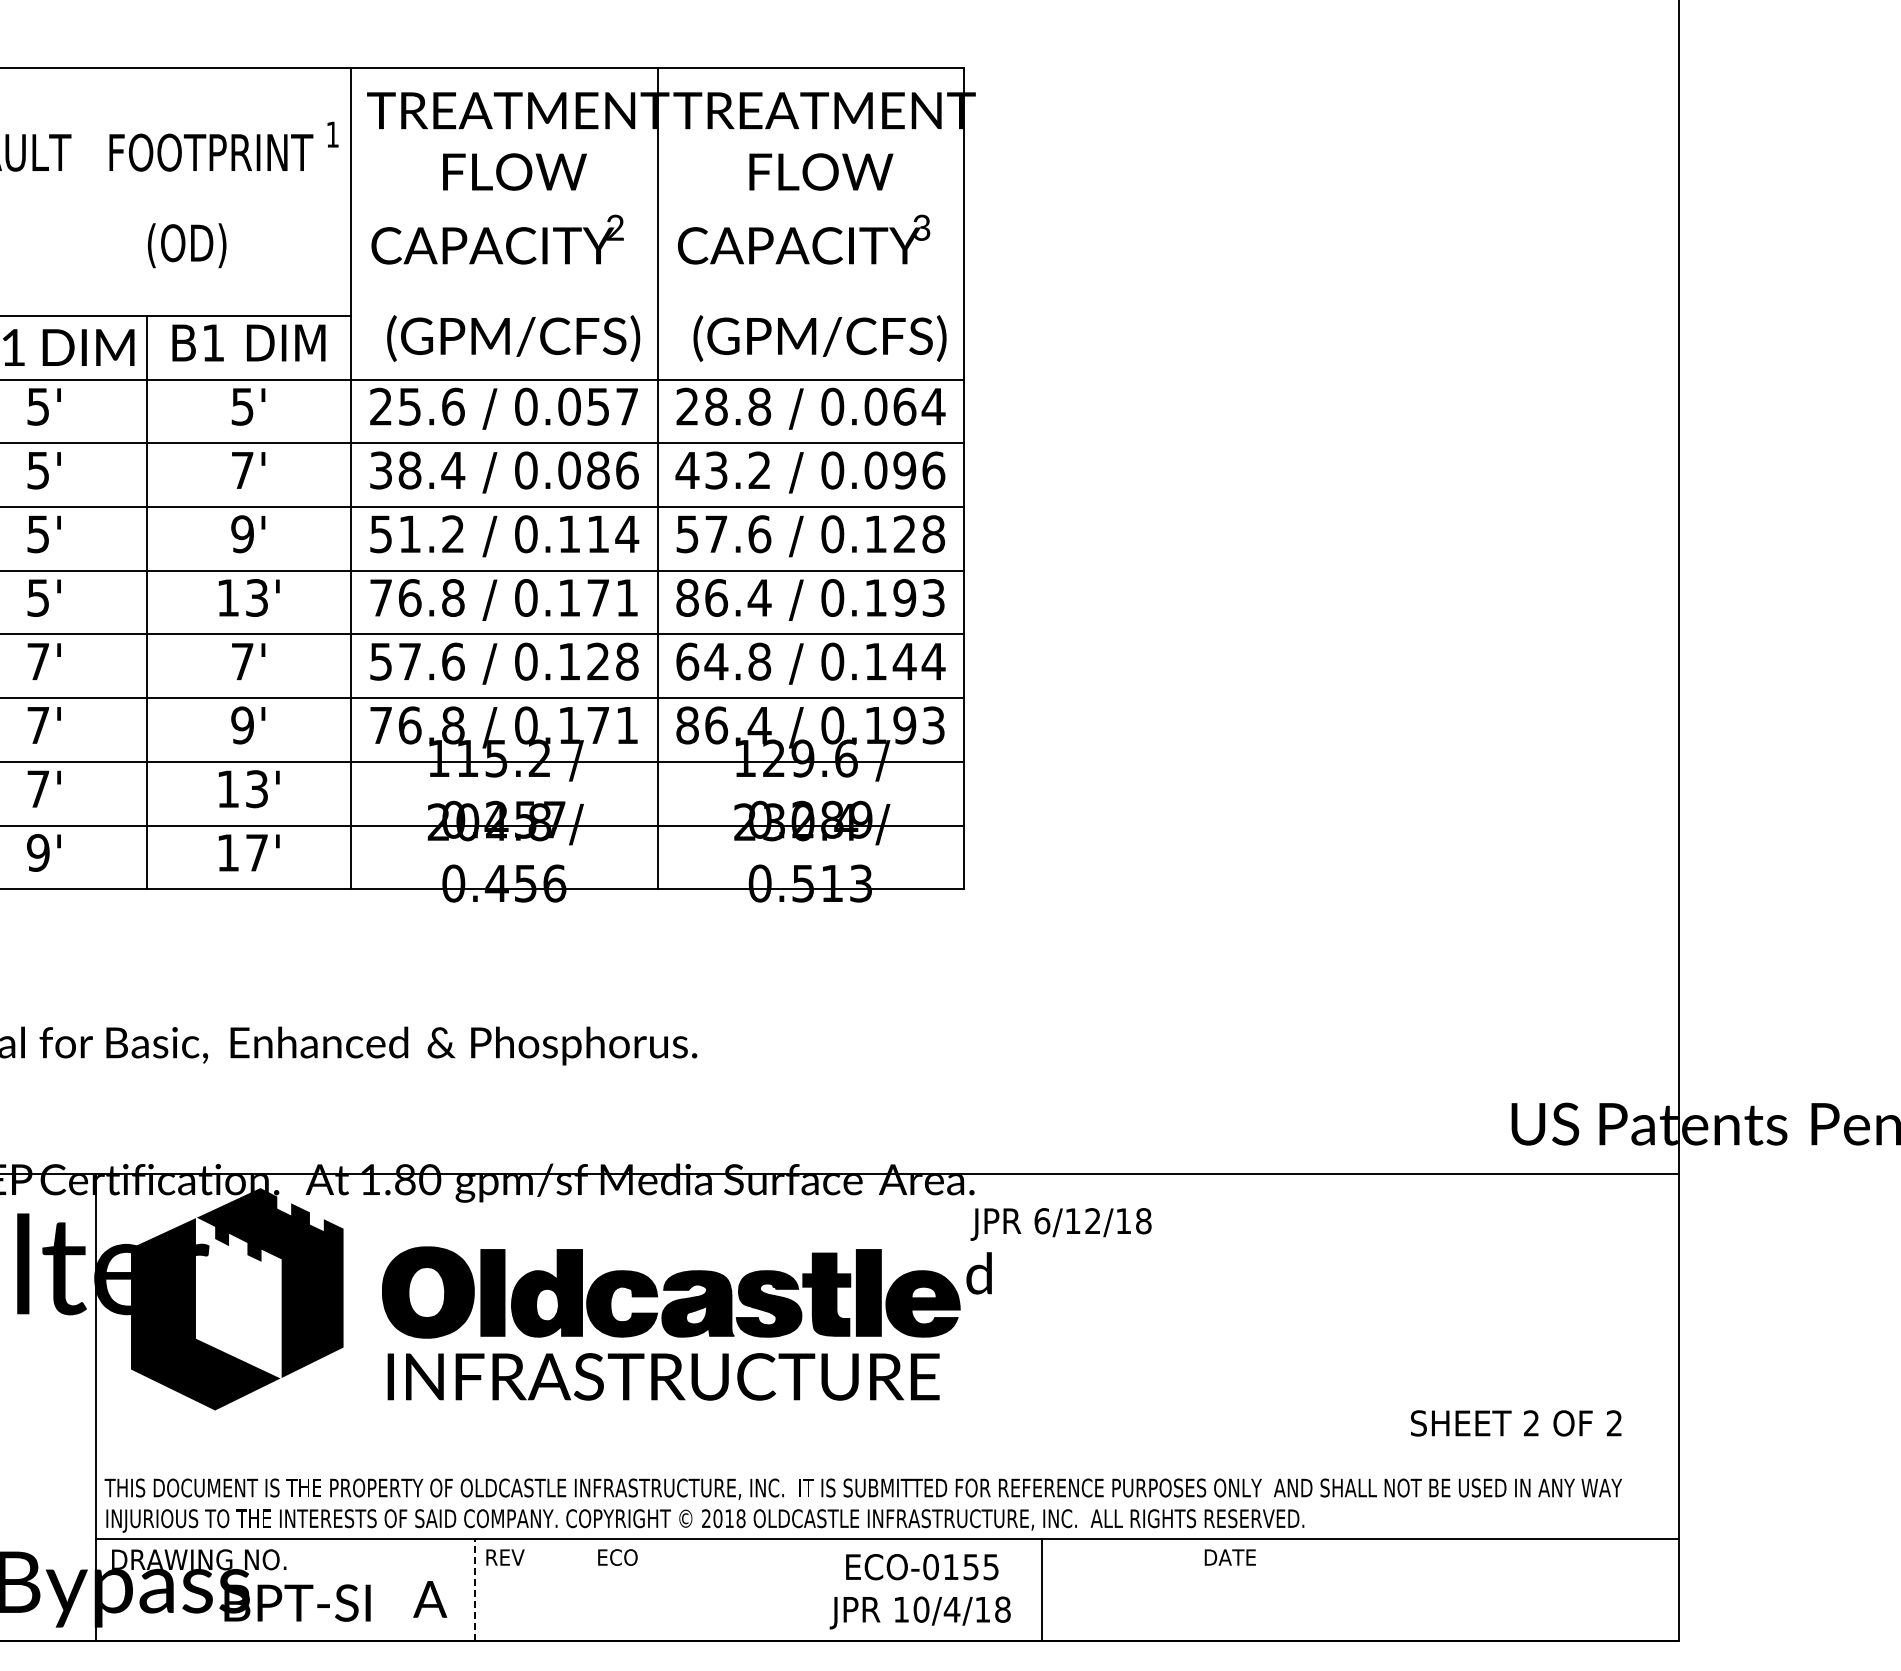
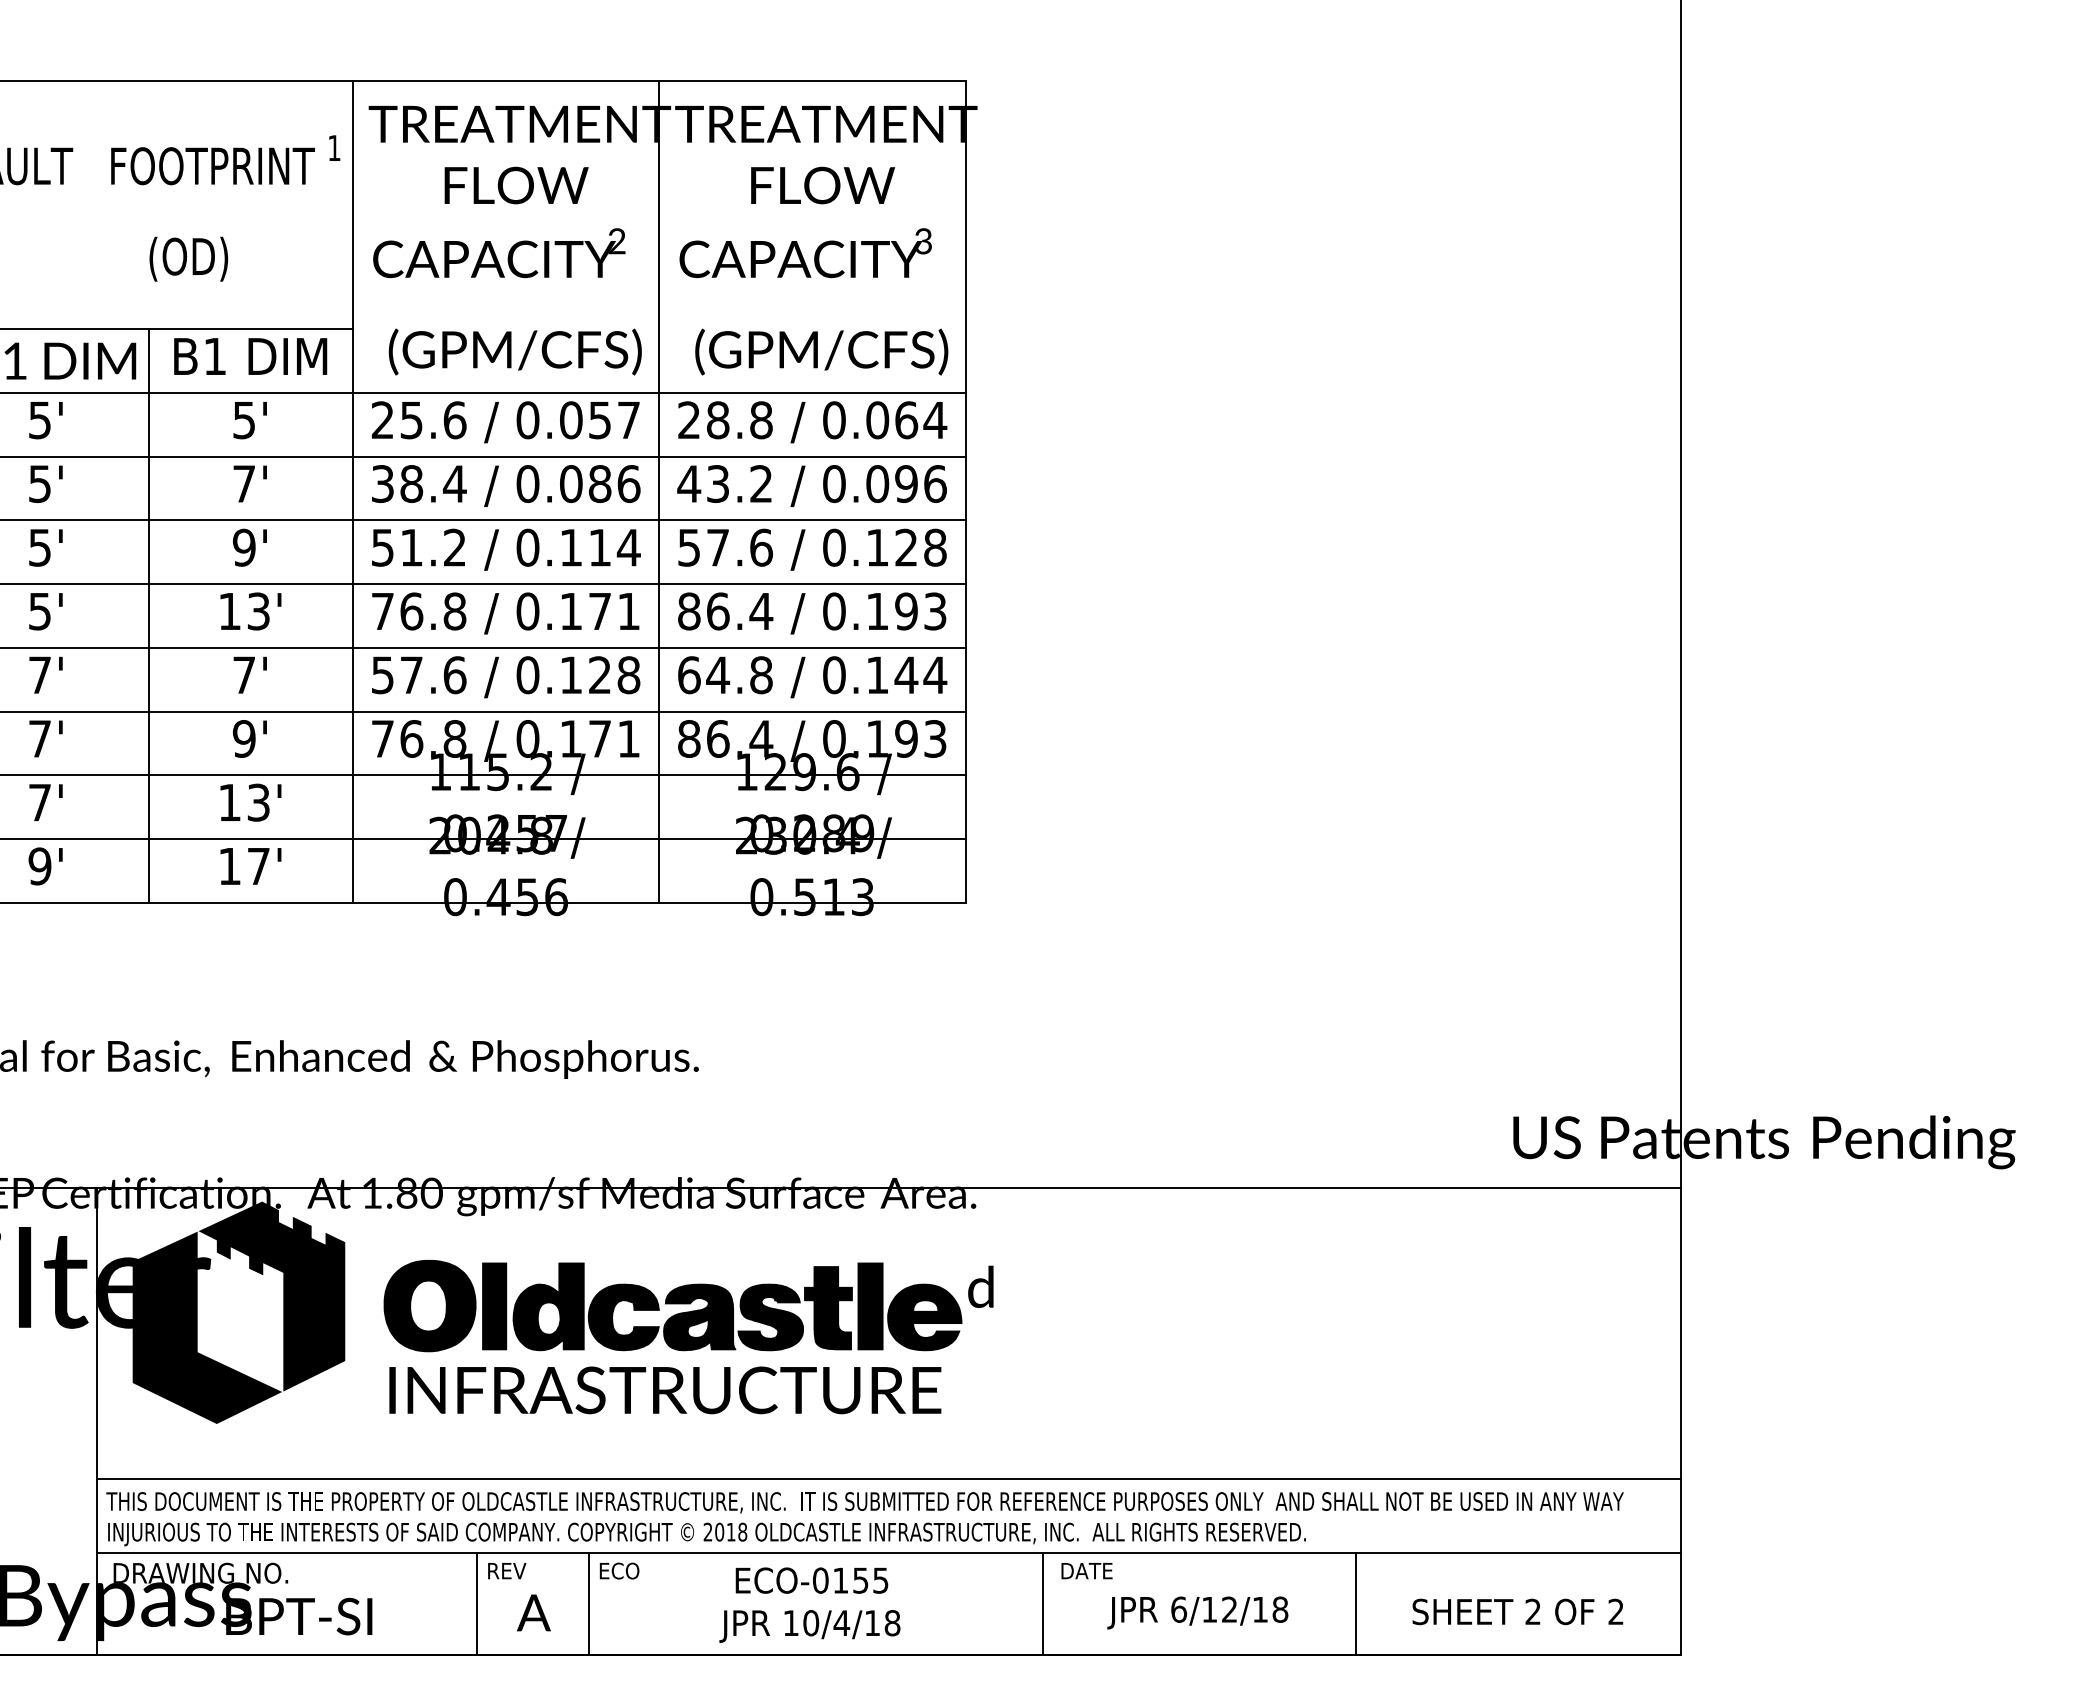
text: (1060, 1223) -> (1197, 1612), moved
text: (1515, 1422) -> (1517, 1611), moved
line: (886, 1464) -> (888, 1478), added
text: (1229, 1557) -> (1086, 1571), moved
line: (474, 1589) -> (476, 1603), dashed -> solid
line: (586, 1589) -> (588, 1603), added
line: (1354, 1589) -> (1356, 1603), added
text: (919, 1590) -> (809, 1604), moved
text: (429, 1598) -> (533, 1612), moved

